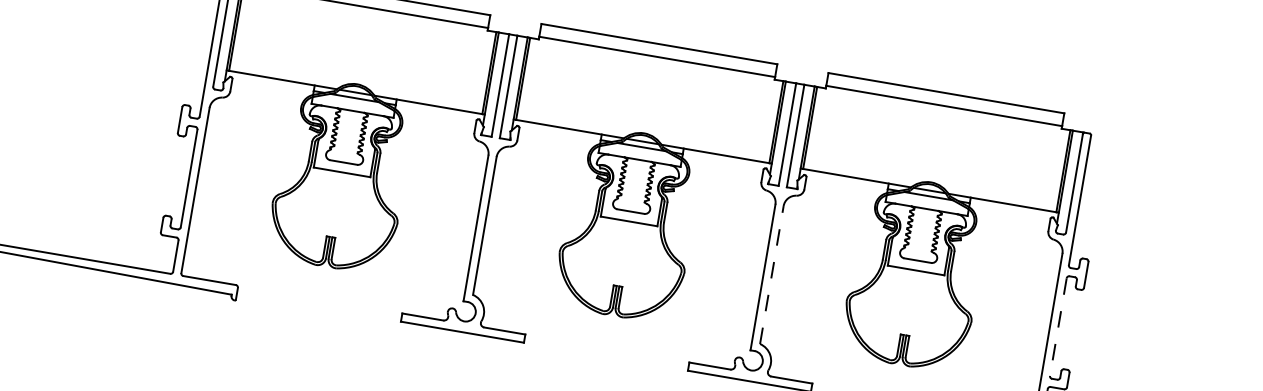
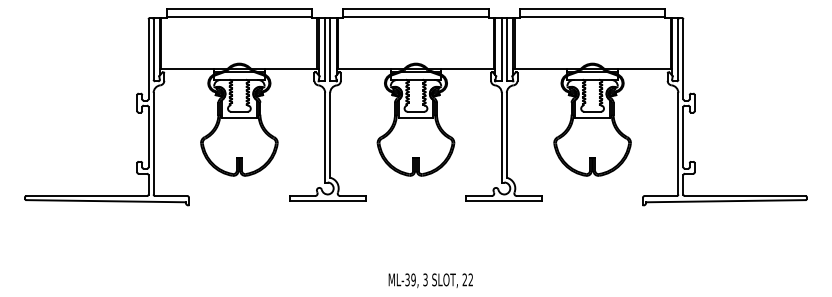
line: (771, 273) -> (506, 134), dashed -> solid
line: (1058, 327) -> (683, 137), dashed -> solid

